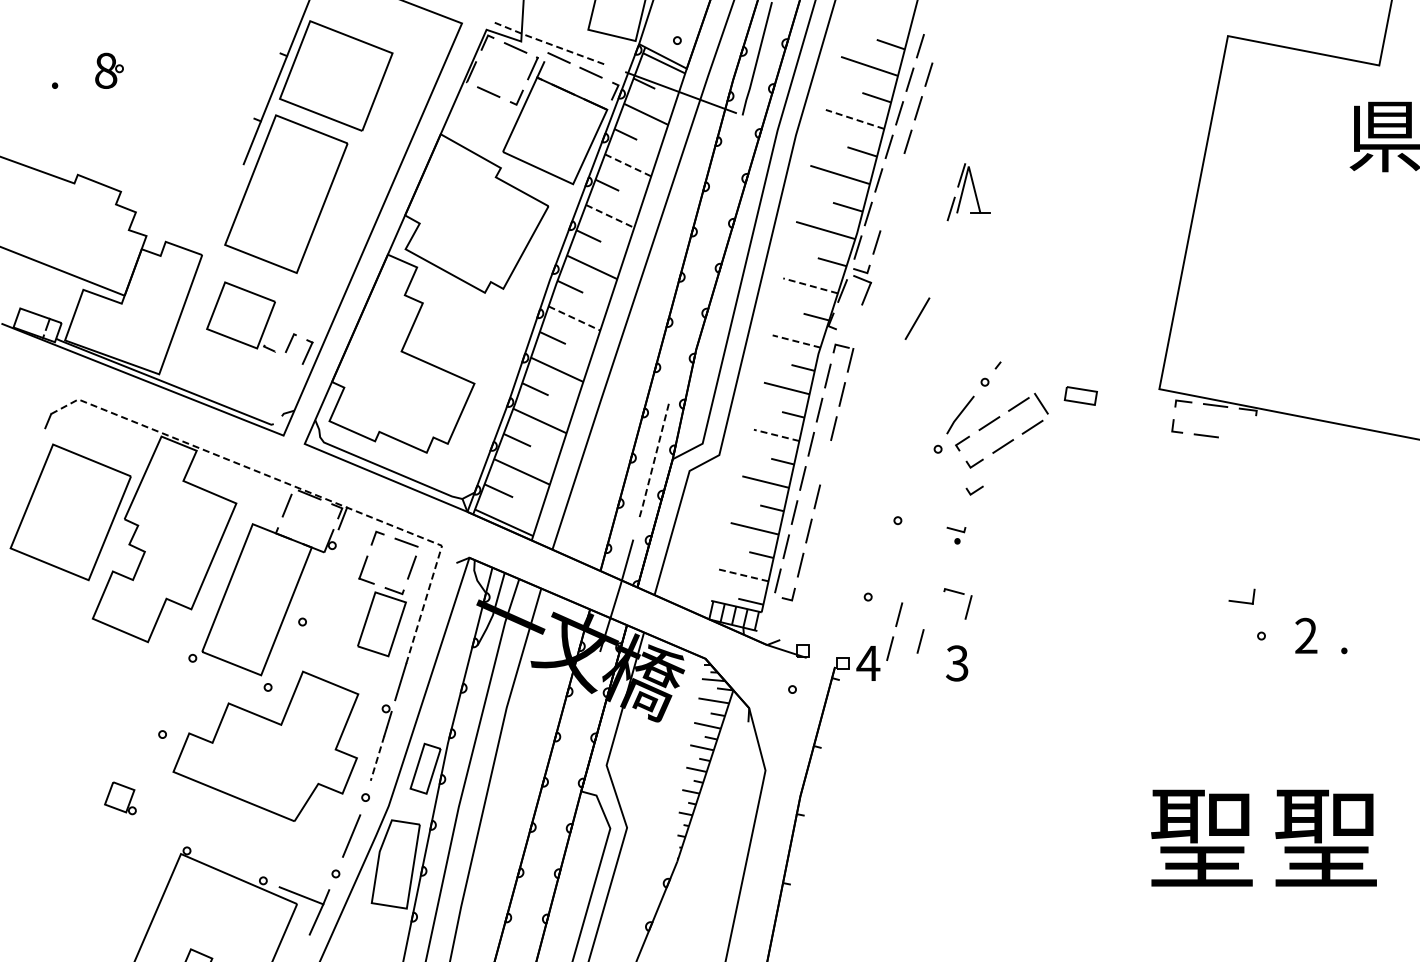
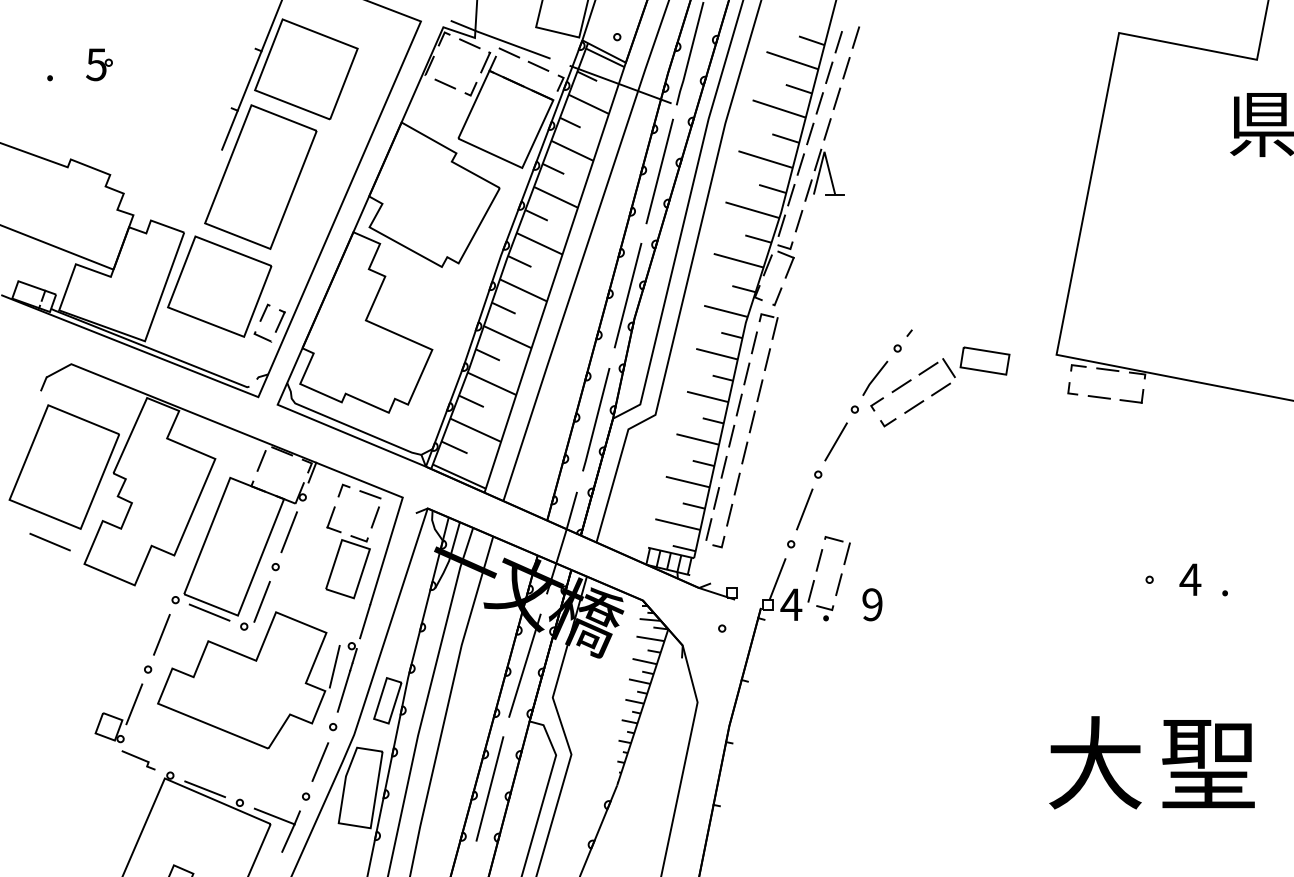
line: (938, 41) -> (855, 37), added
line: (547, 43) -> (498, 39), dashed -> solid
text: (105, 70) -> (96, 64), 8 -> 5
line: (855, 119) -> (779, 109), dashed -> solid
line: (628, 165) -> (572, 150), dashed -> solid
line: (723, 187) -> (659, 171), added
part: (968, 192) -> (824, 175), moved
line: (610, 216) -> (556, 197), dashed -> solid
line: (810, 285) -> (738, 260), dashed -> solid
part: (240, 316) -> (219, 288), size x1.67
line: (574, 318) -> (523, 290), dashed -> solid
line: (917, 318) -> (836, 441), moved
line: (688, 323) -> (627, 294), added
line: (852, 325) -> (776, 296), added
line: (796, 341) -> (725, 311), dashed -> solid
part: (1080, 395) -> (984, 360), size x1.67
line: (776, 435) -> (707, 397), dashed -> solid
line: (654, 460) -> (596, 419), dashed -> solid
line: (825, 462) -> (752, 421), added
line: (303, 489) -> (276, 446), dashed -> solid
line: (975, 490) -> (888, 447), removed
part: (956, 535) -> (825, 613), moved
line: (882, 558) -> (804, 509), added
line: (743, 575) -> (677, 524), dashed -> solid
line: (316, 583) -> (288, 531), added
line: (54, 594) -> (49, 541), added
part: (960, 594) -> (839, 541), moved
part: (1241, 596) -> (1131, 396), moved
line: (852, 635) -> (776, 579), added
text: (1306, 635) -> (1190, 579), 2 -> 4
line: (287, 660) -> (261, 602), added
text: (957, 663) -> (872, 604), 3 -> 9
line: (229, 671) -> (209, 612), added
line: (177, 696) -> (161, 634), added
line: (575, 730) -> (524, 665), added
line: (367, 731) -> (334, 666), added
line: (377, 758) -> (343, 691), dashed -> solid
line: (147, 772) -> (134, 704), added
line: (151, 832) -> (137, 758), added
text: (1201, 836) -> (1094, 762), 聖 -> 大
line: (225, 865) -> (205, 788), added
line: (537, 865) -> (489, 788), added

